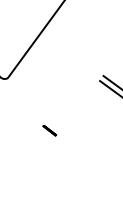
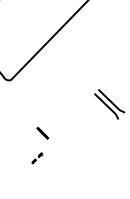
part: (47, 158) -> (37, 158), added

